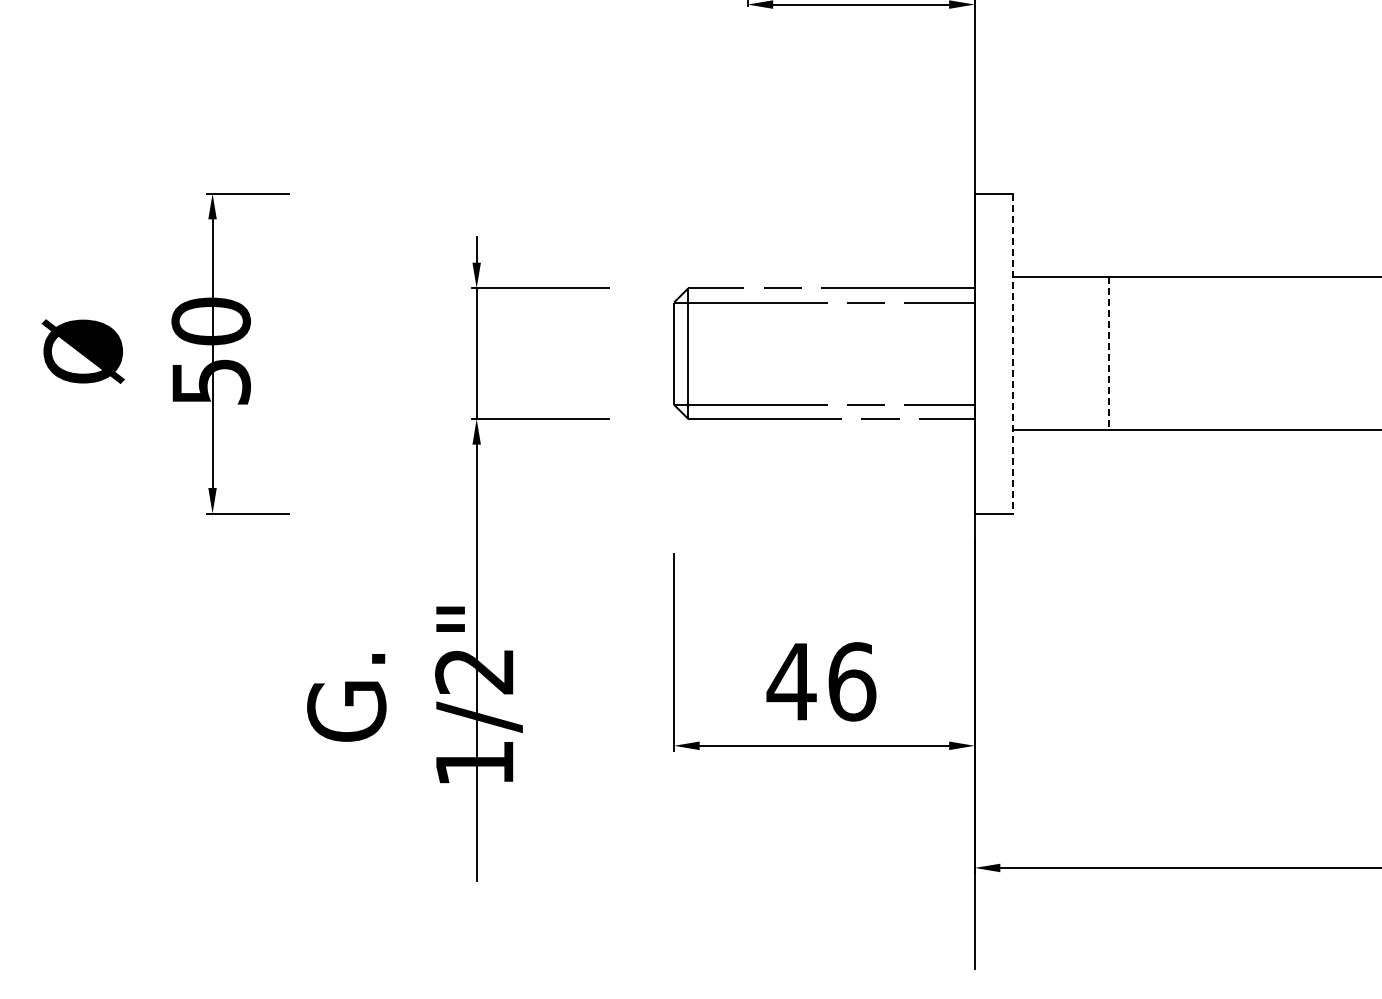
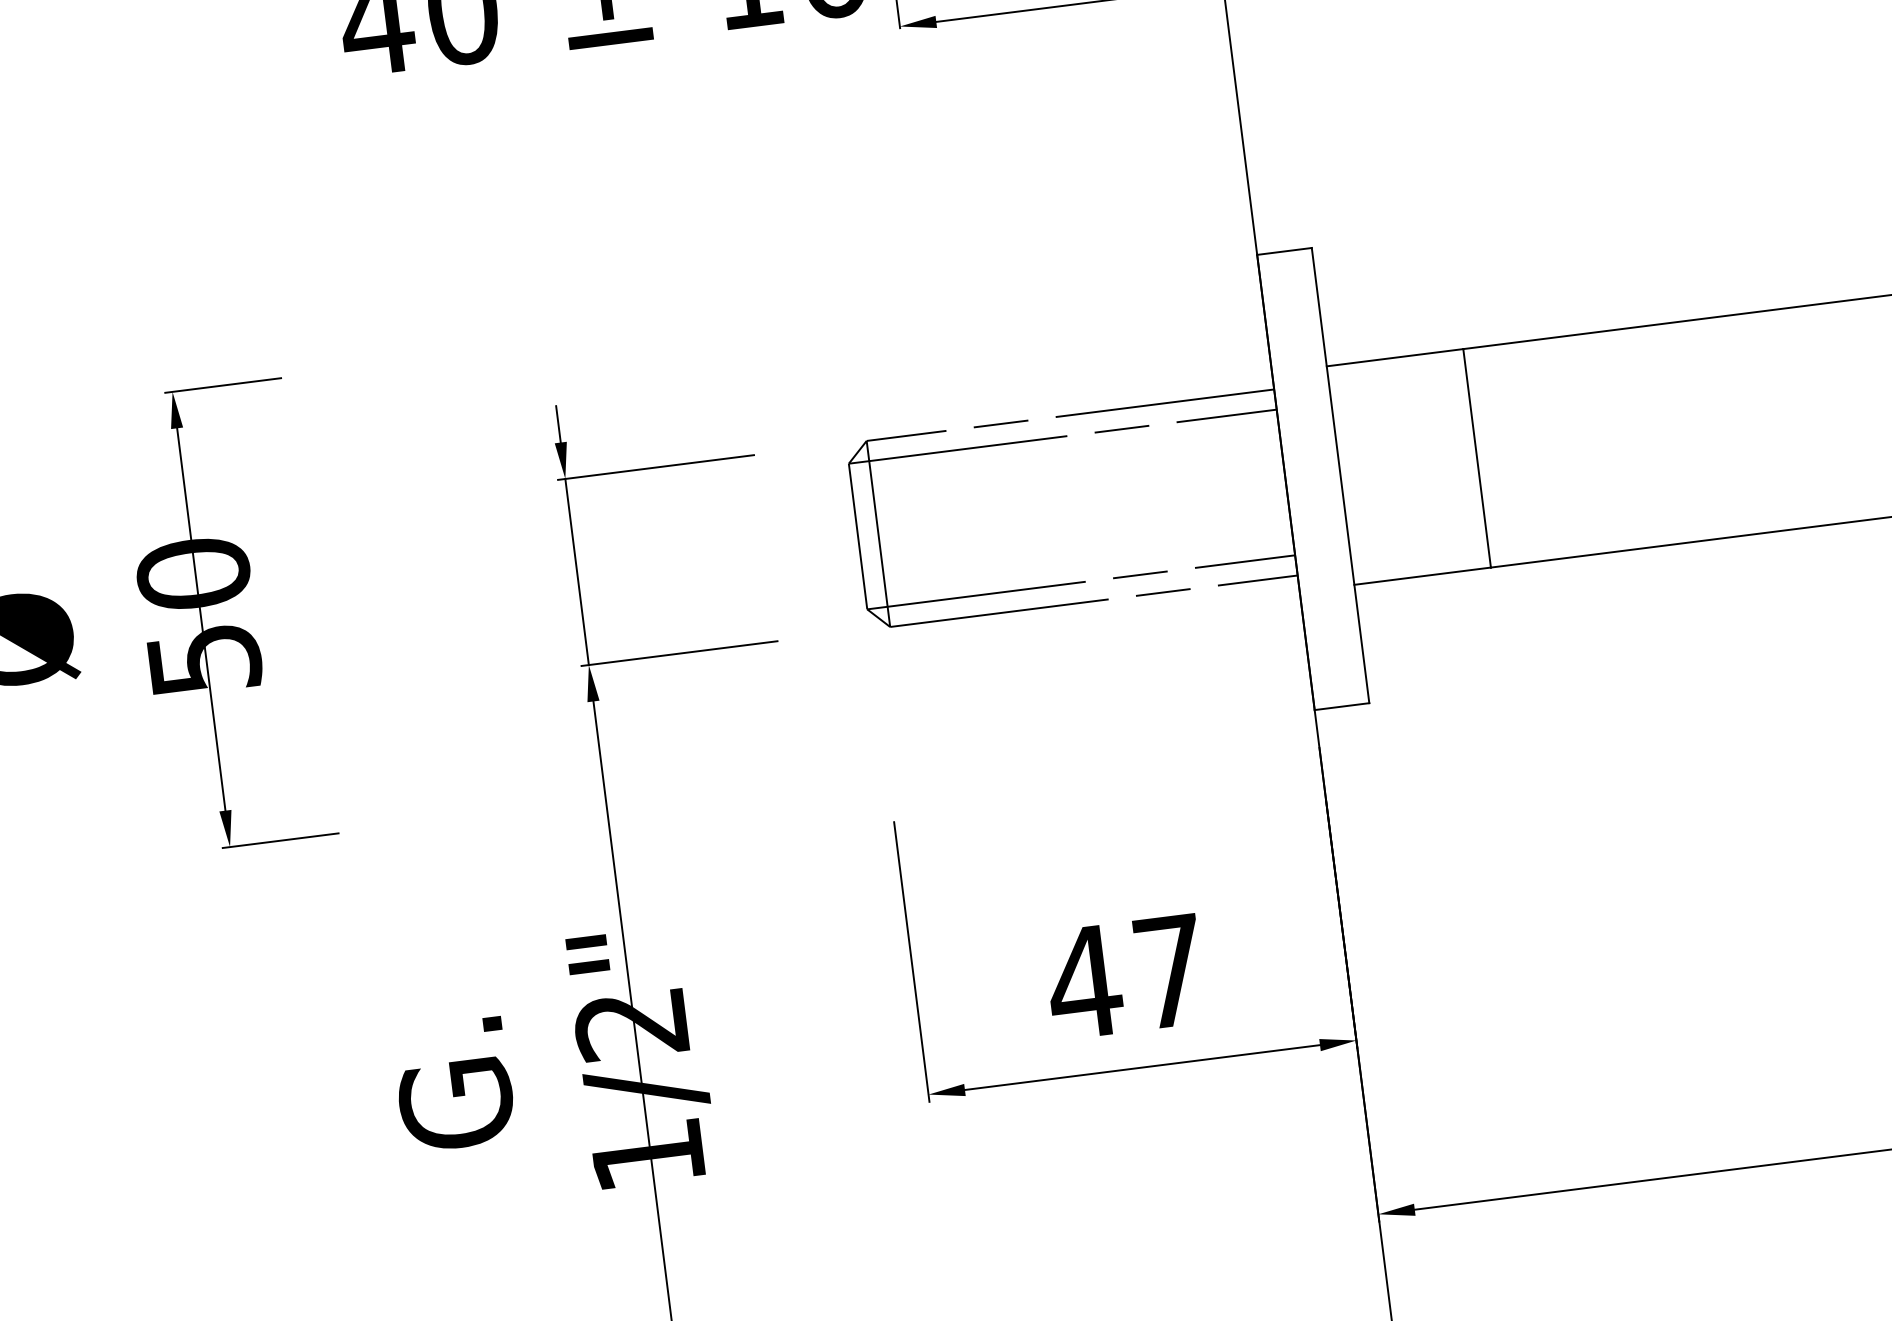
line: (1013, 353) -> (1341, 475), dashed -> solid
line: (1109, 353) -> (1477, 458), dashed -> solid
text: (852, 681) -> (1170, 970), 46 -> 47

